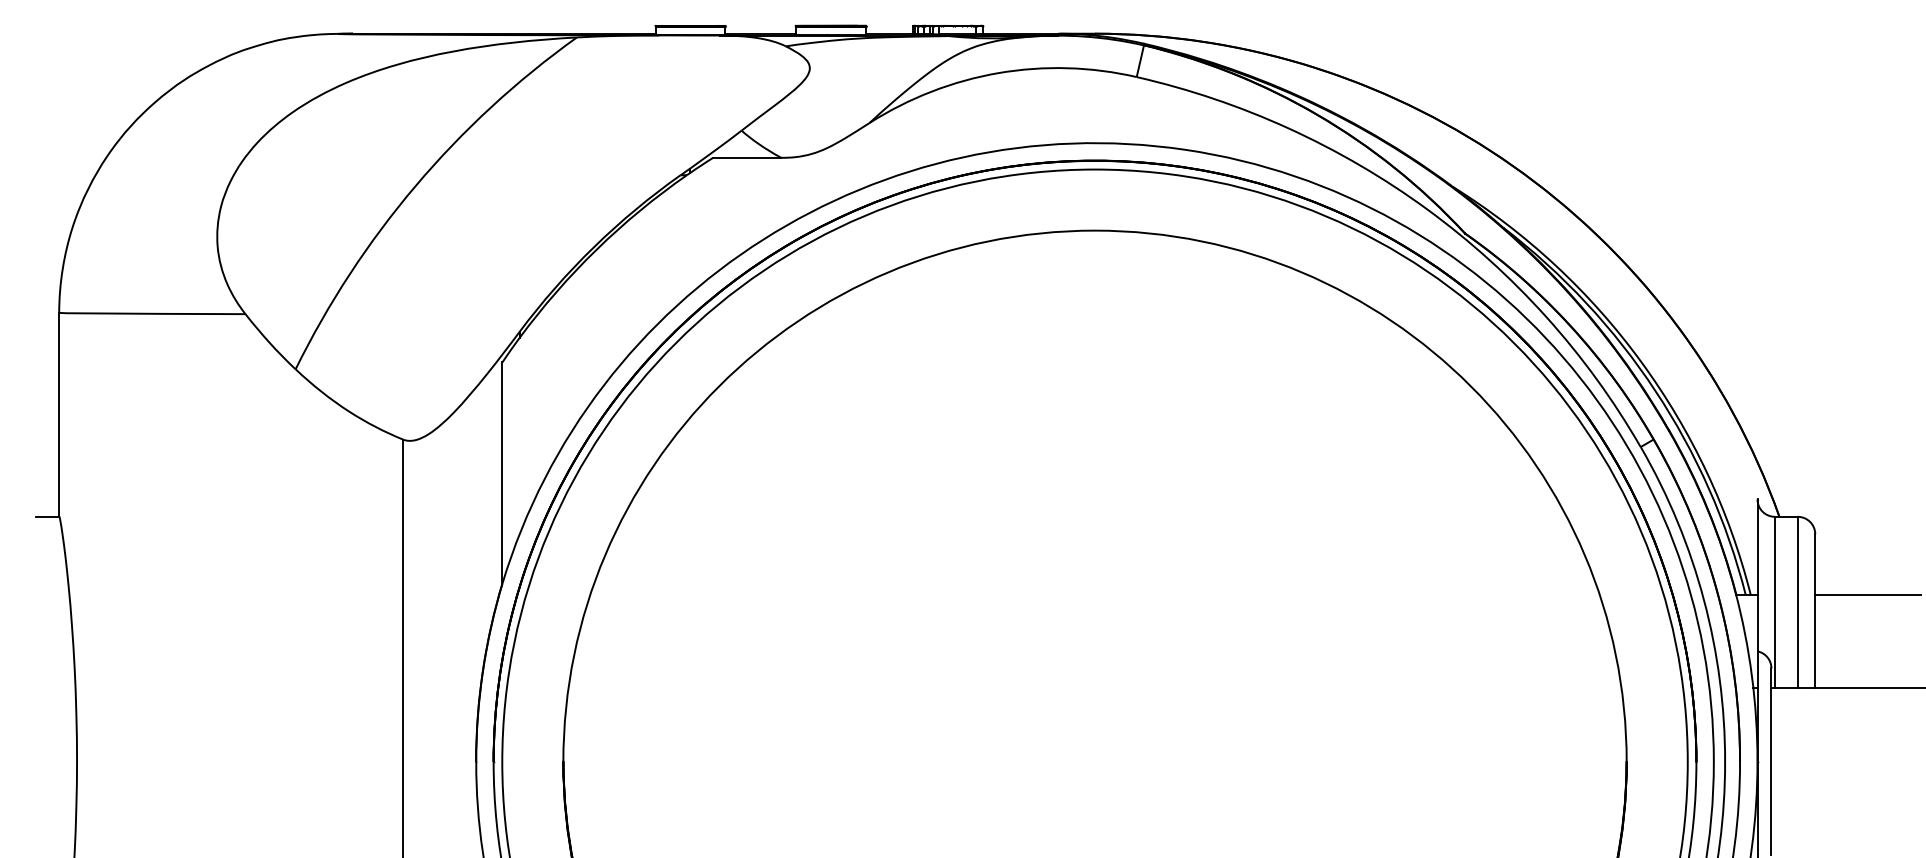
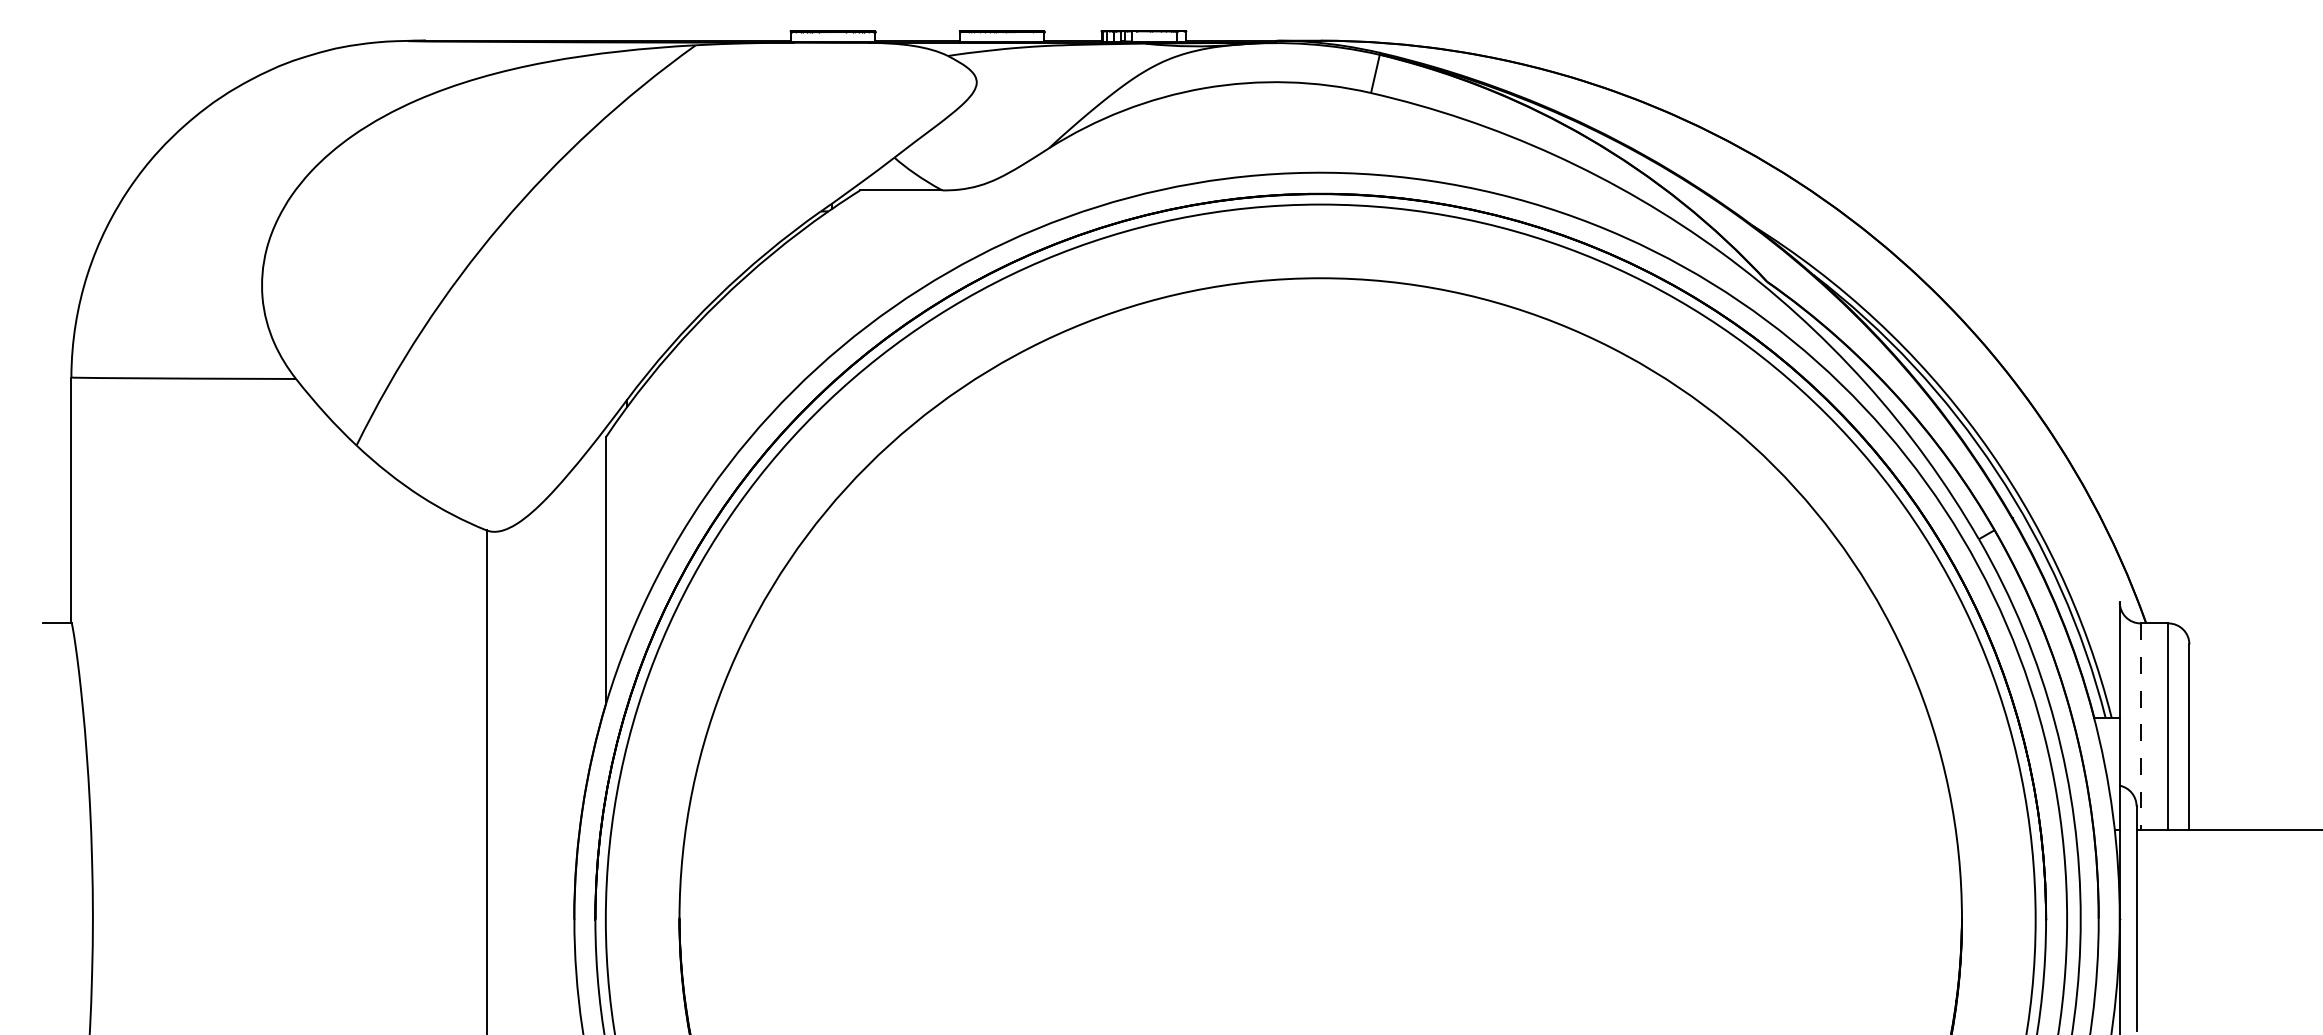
line: (1868, 594) -> (2253, 717), removed
line: (1774, 603) -> (2140, 727), solid -> dashed

